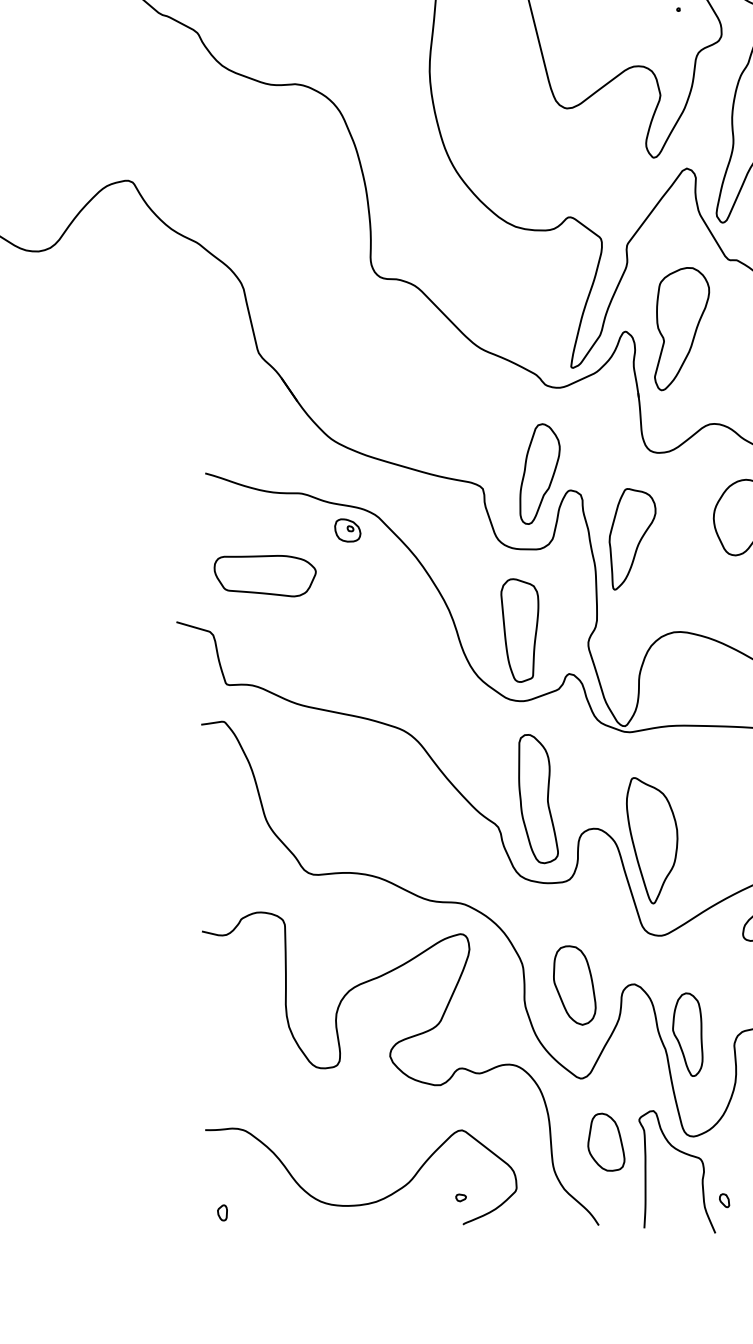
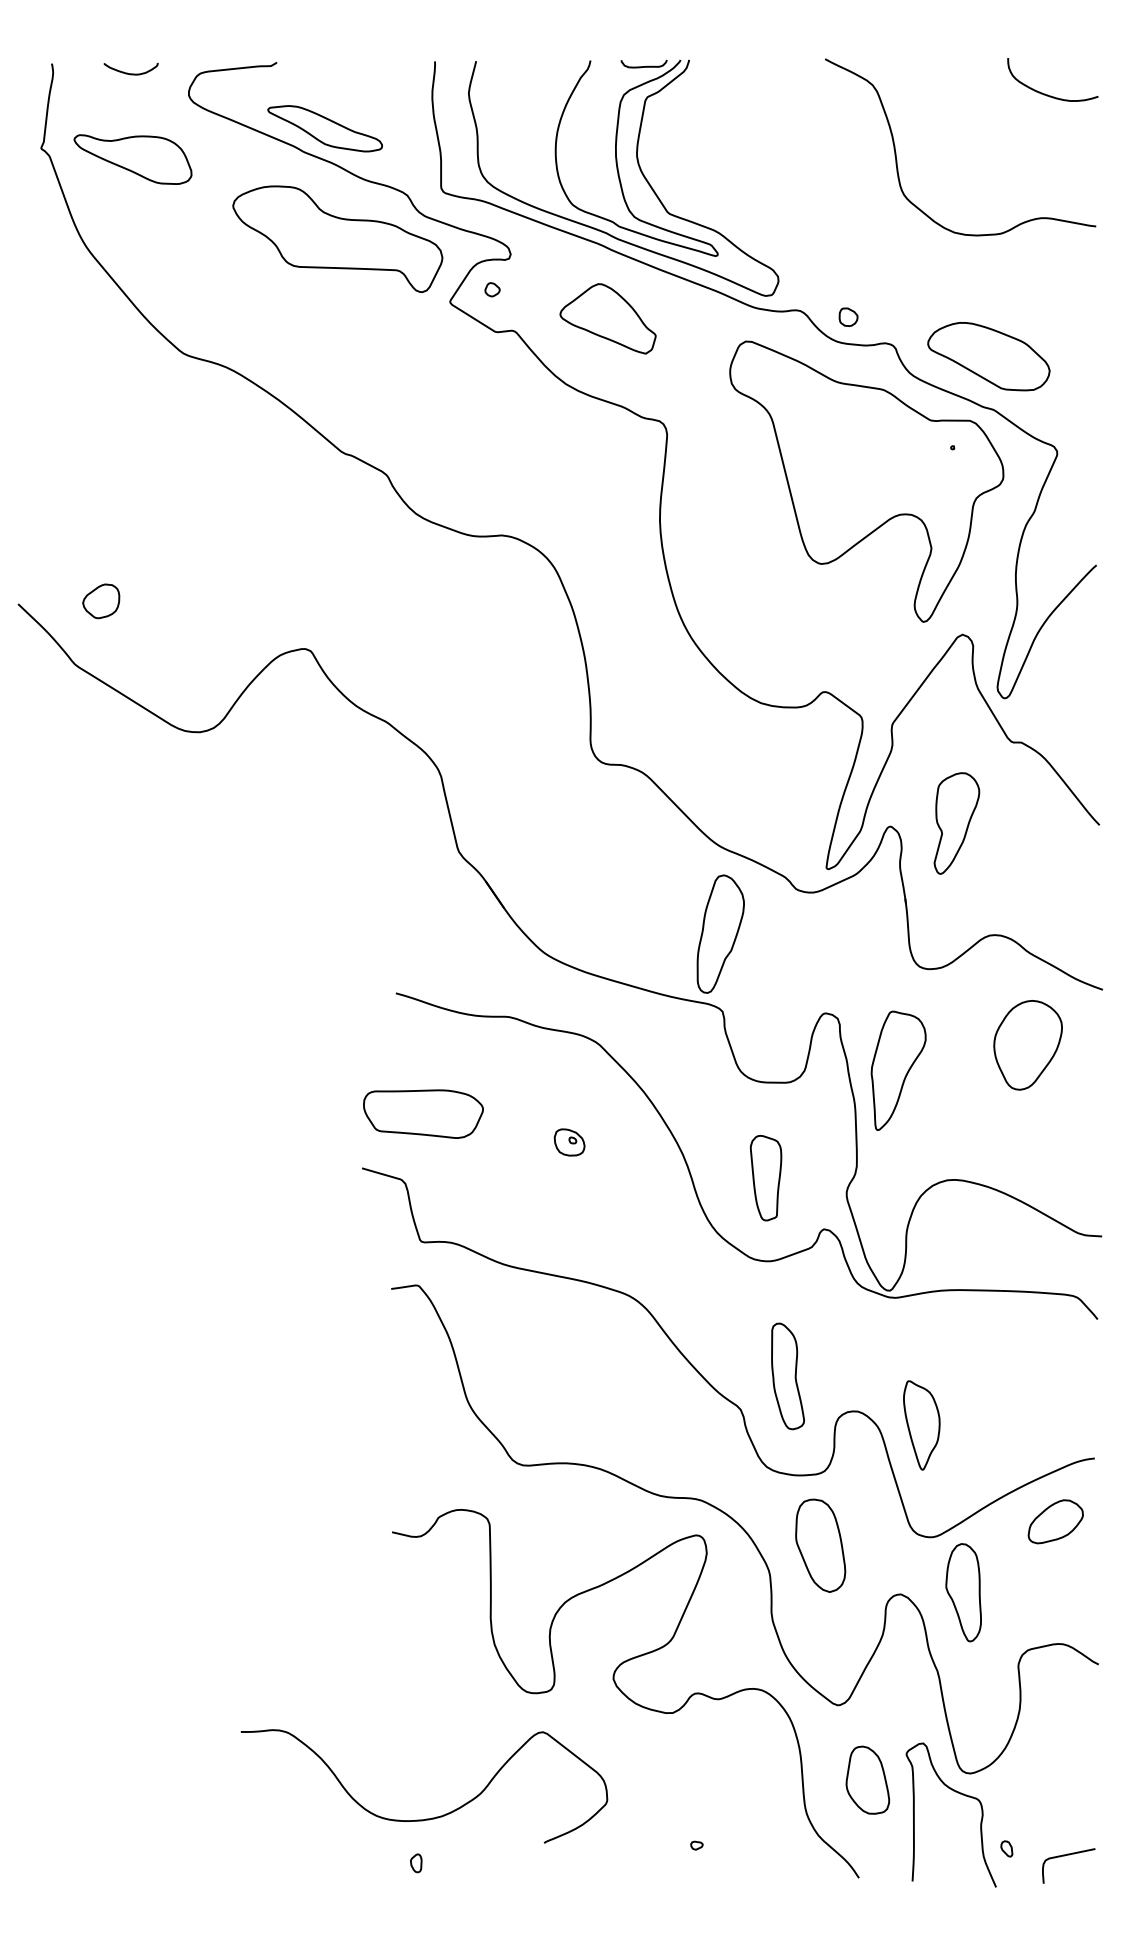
part: (681, 329) -> (956, 823), size x0.7
part: (539, 473) -> (720, 933), moved
part: (347, 530) -> (569, 1142), moved
part: (265, 575) -> (423, 1113), moved
part: (519, 629) -> (765, 1177), size x0.7
part: (538, 799) -> (787, 1376), size x0.7
part: (651, 840) -> (921, 1425), size x0.6
part: (574, 985) -> (820, 1545), moved
part: (687, 1034) -> (963, 1592), moved
curve: (368, 1202) -> (432, 1817), moved

